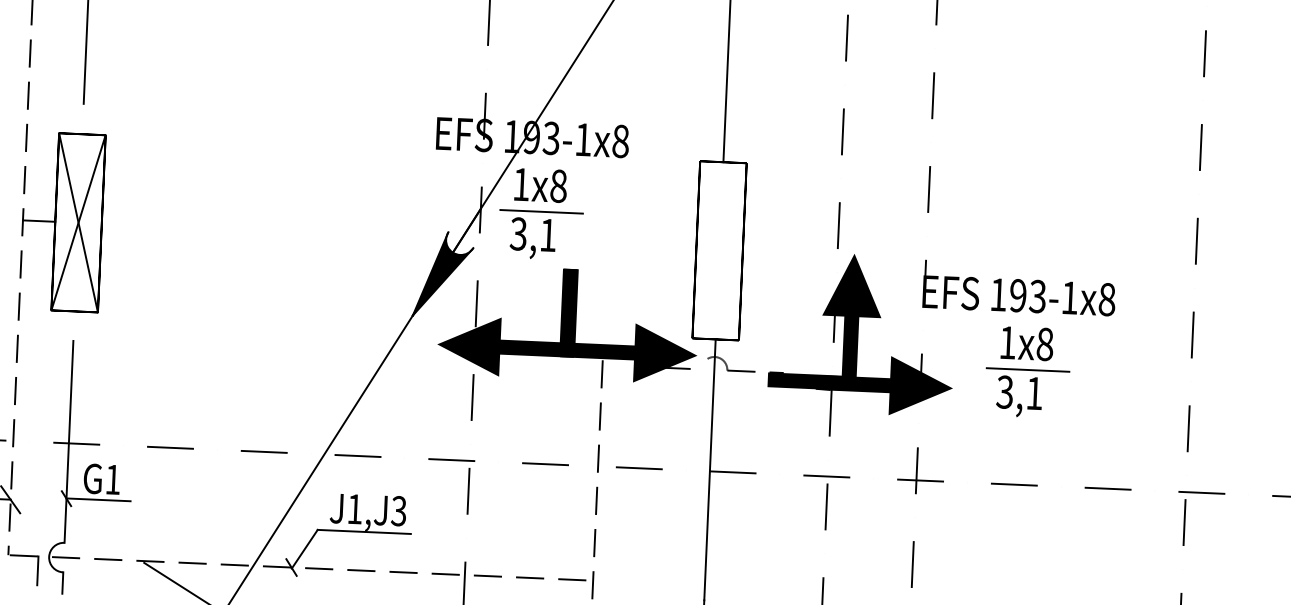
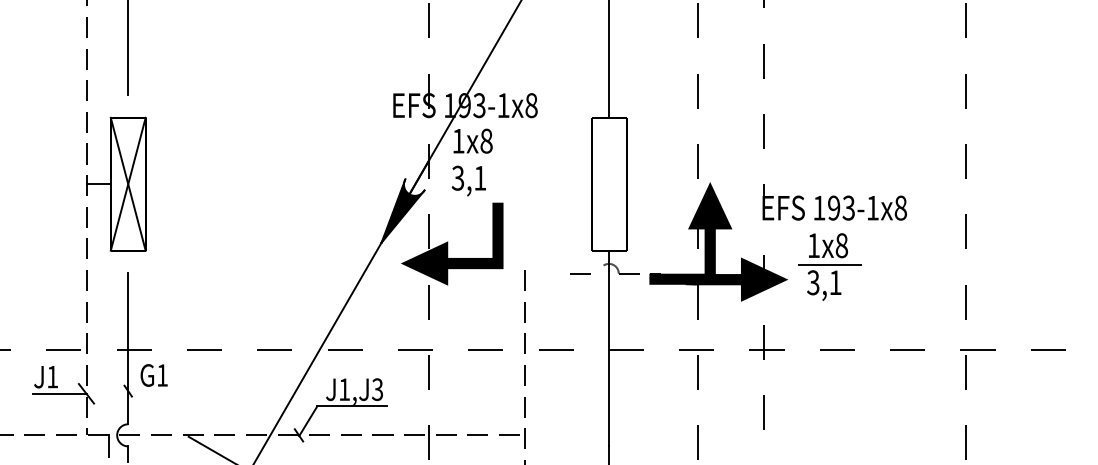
line: (541, 211) -> (474, 160), removed
fill: (630, 326) -> (544, 243), removed
part: (1027, 371) -> (829, 266), moved
line: (98, 499) -> (152, 390), removed

